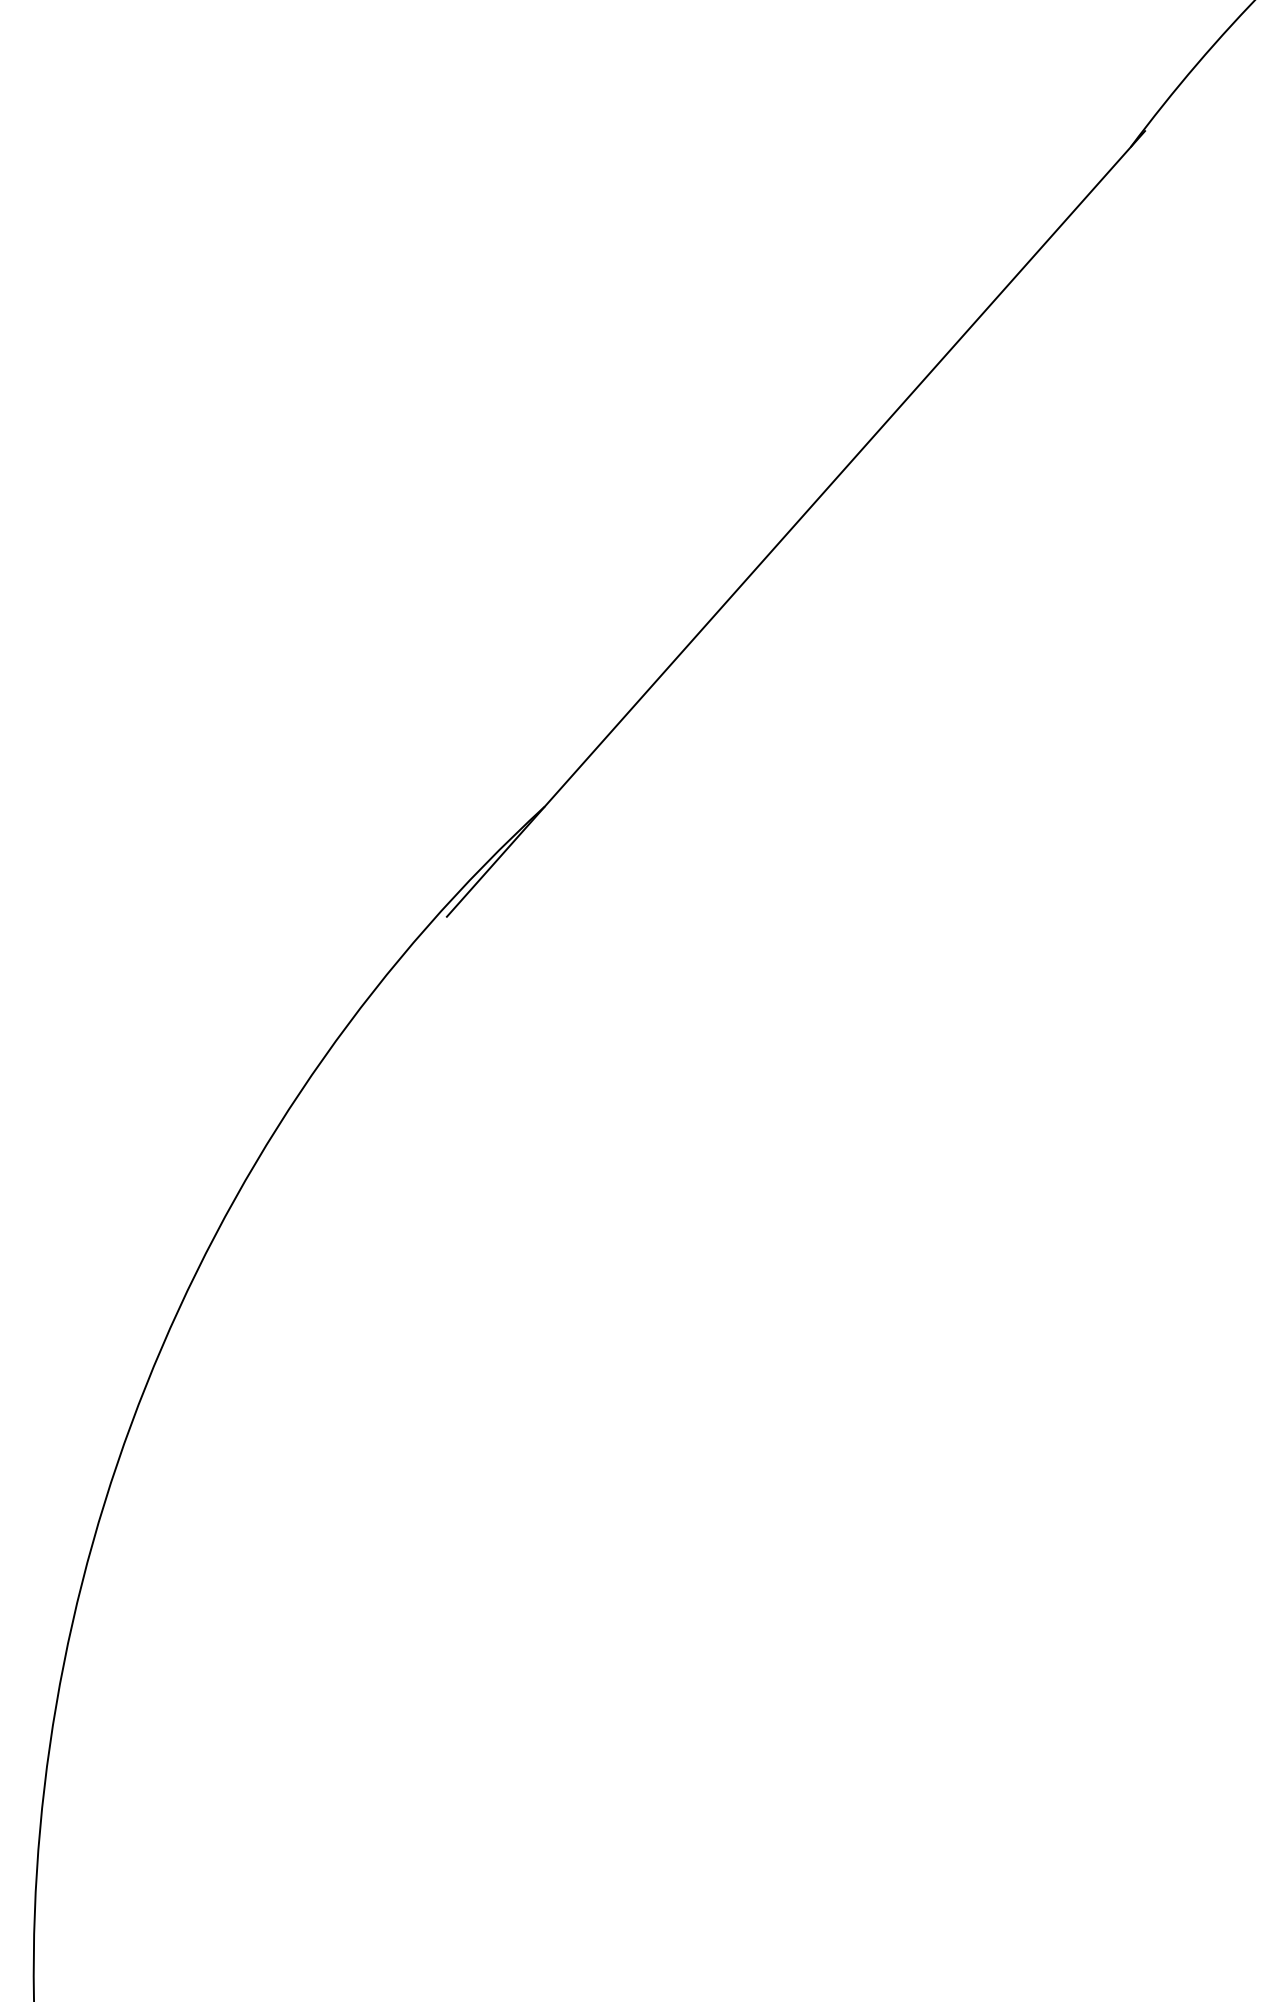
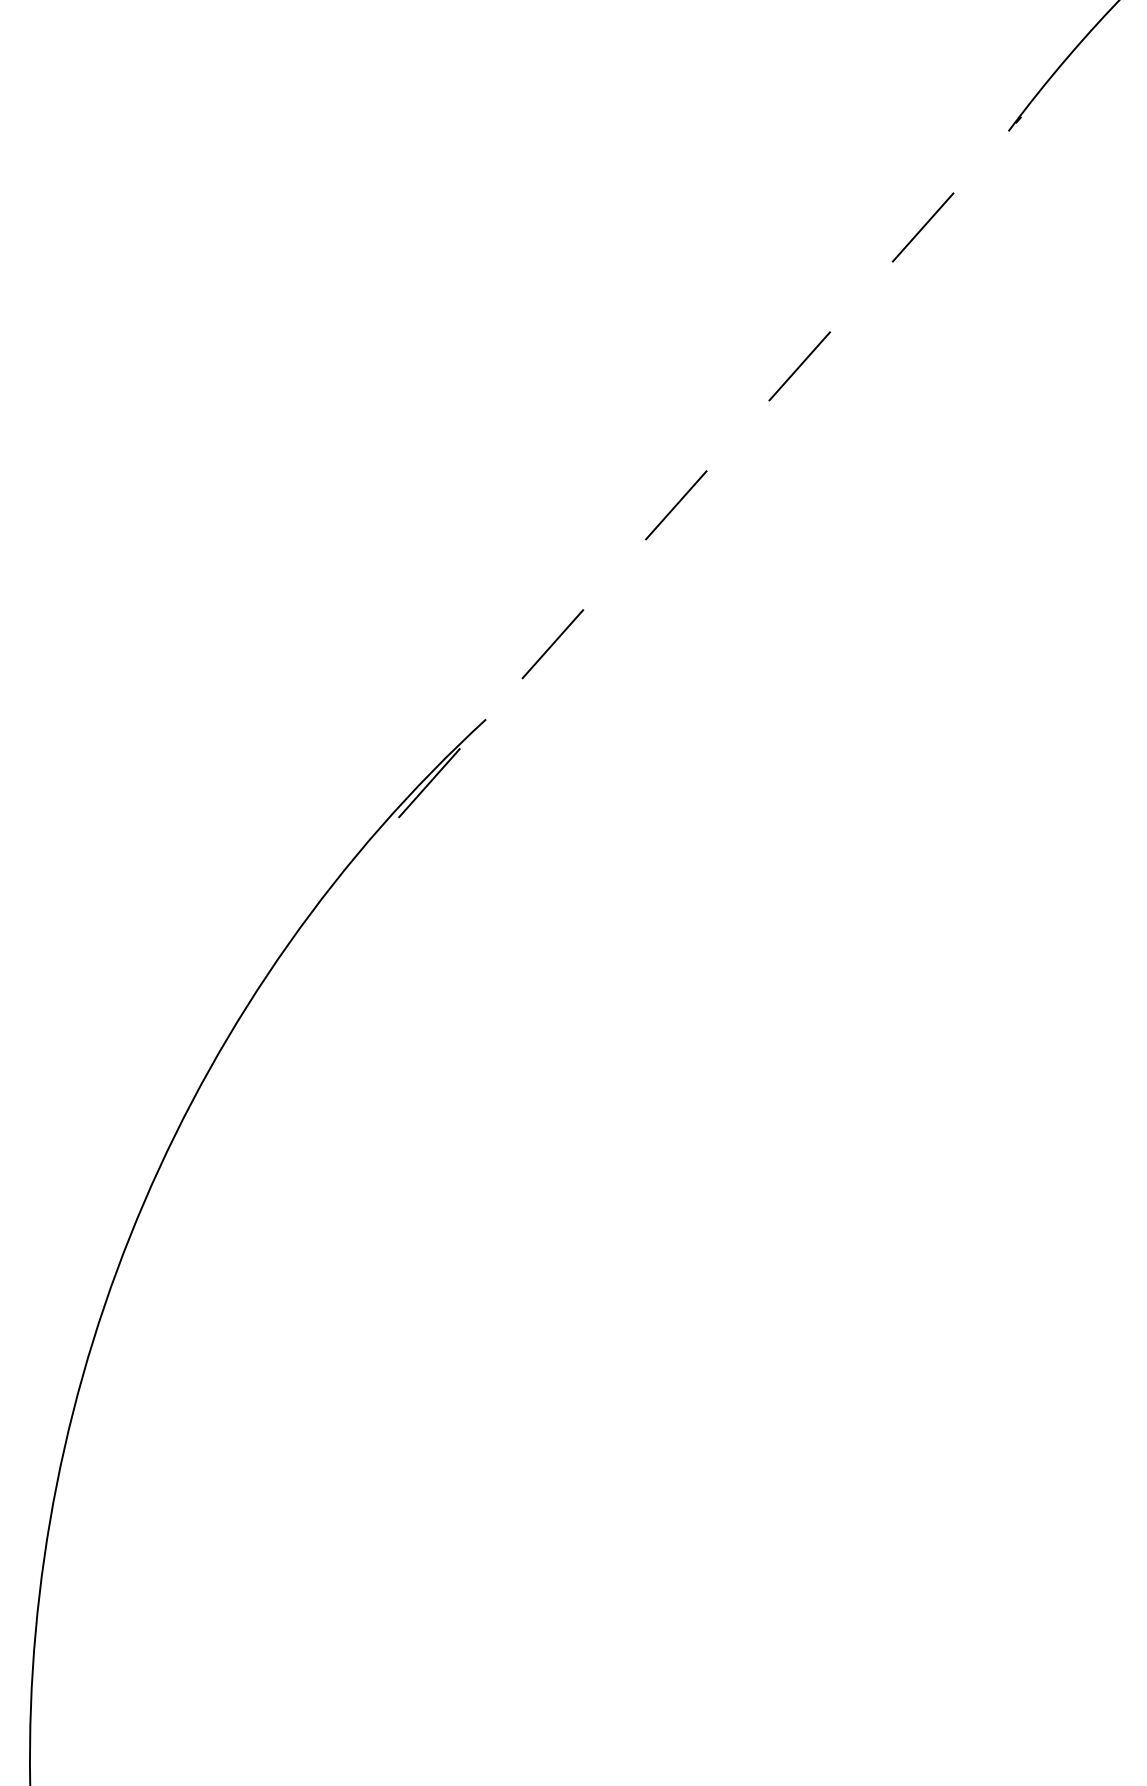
line: (795, 523) -> (709, 467), solid -> dashed

